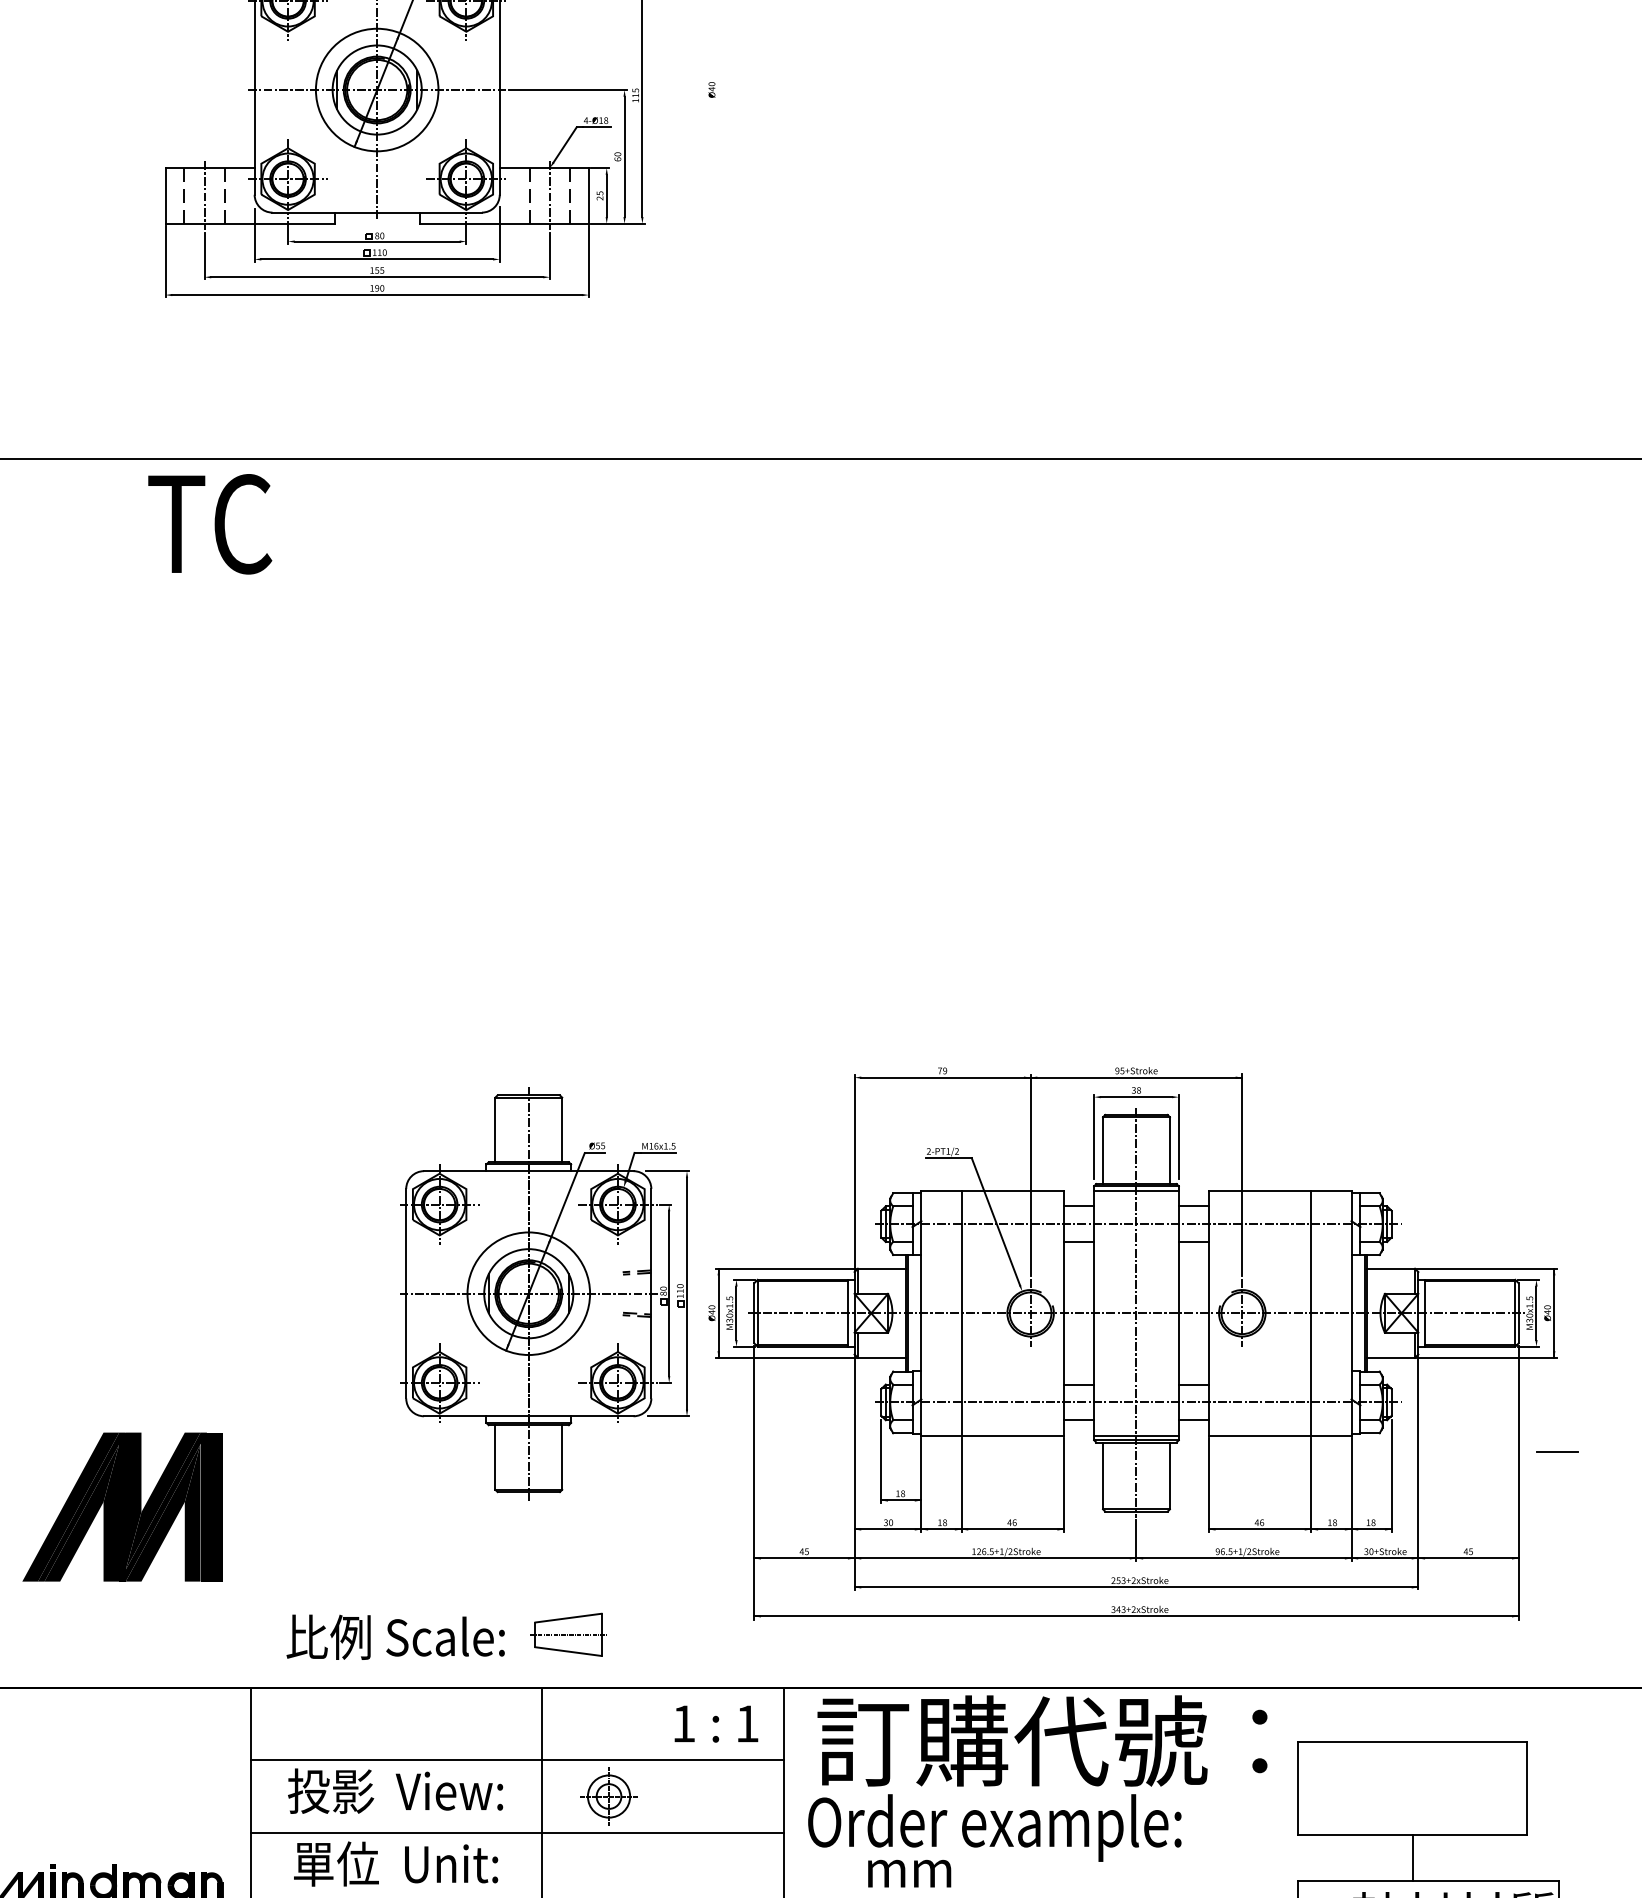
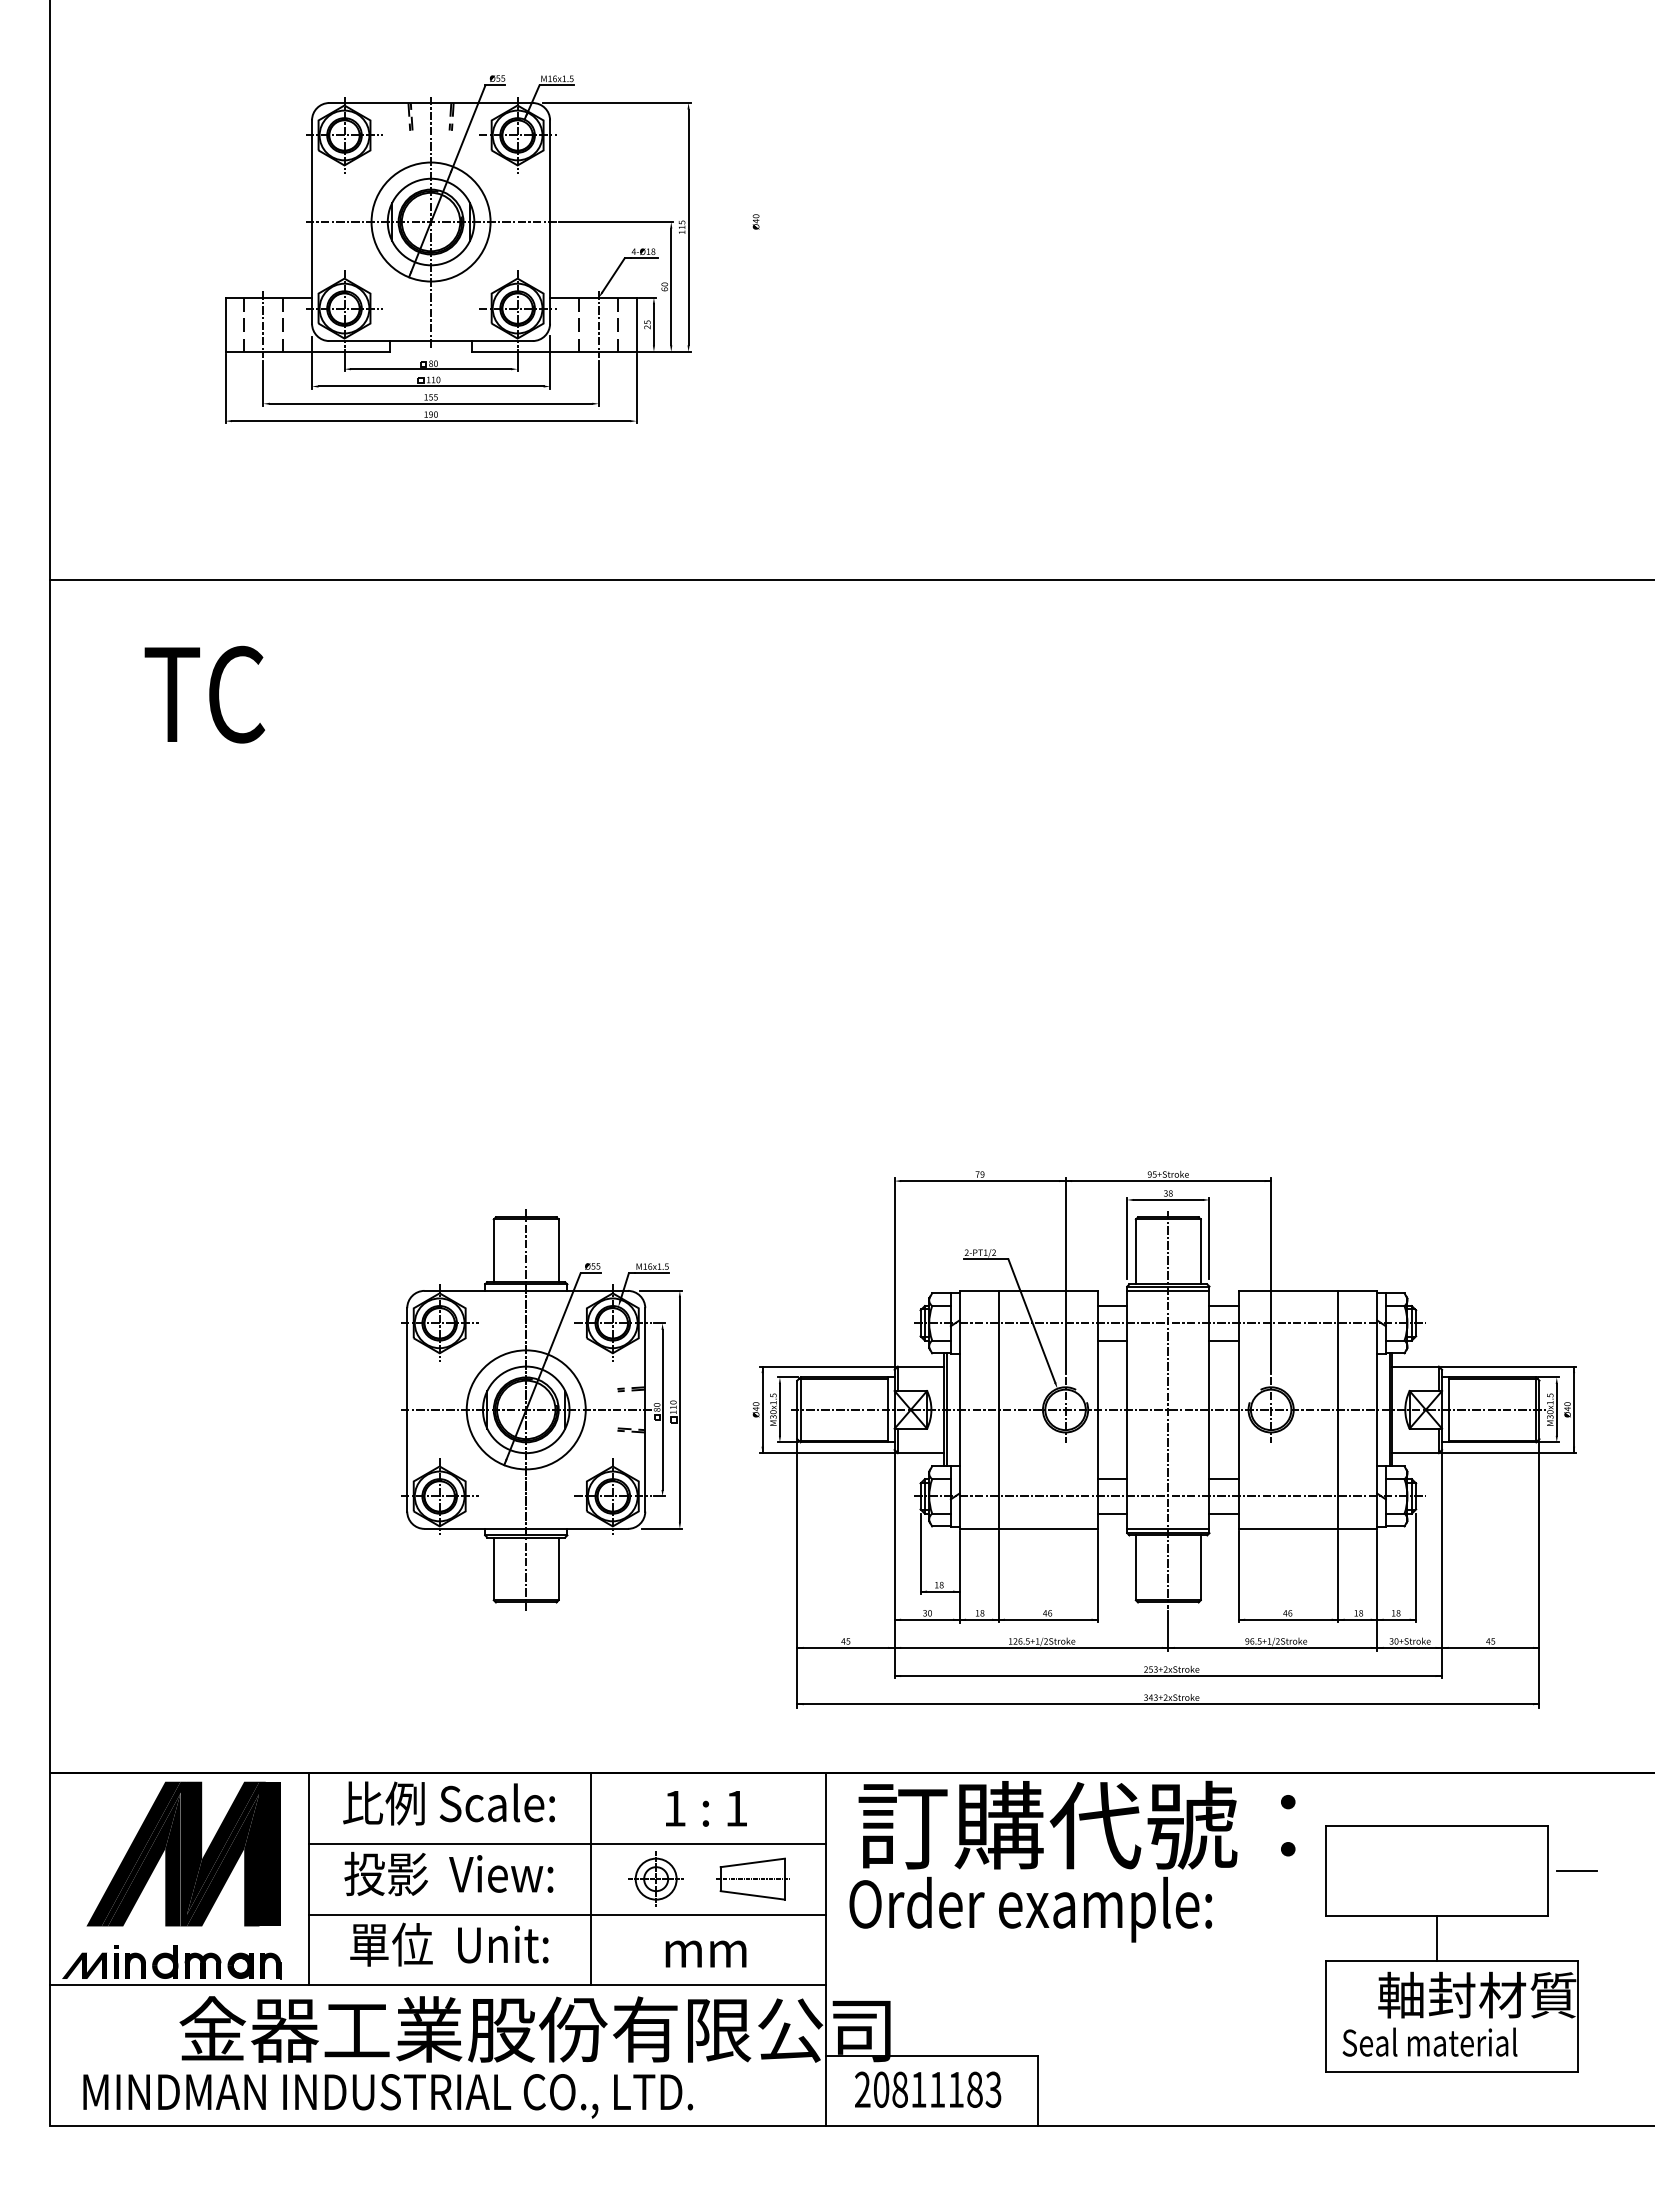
text: (209, 524) -> (204, 694), moved
part: (544, 1293) -> (541, 1409), moved
line: (1556, 1450) -> (1576, 1870), moved
part: (122, 1506) -> (183, 1853), moved
part: (568, 1634) -> (752, 1878), moved
text: (395, 1637) -> (448, 1803), moved
text: (716, 1723) -> (706, 1808), moved
text: (909, 1873) -> (705, 1953), moved

